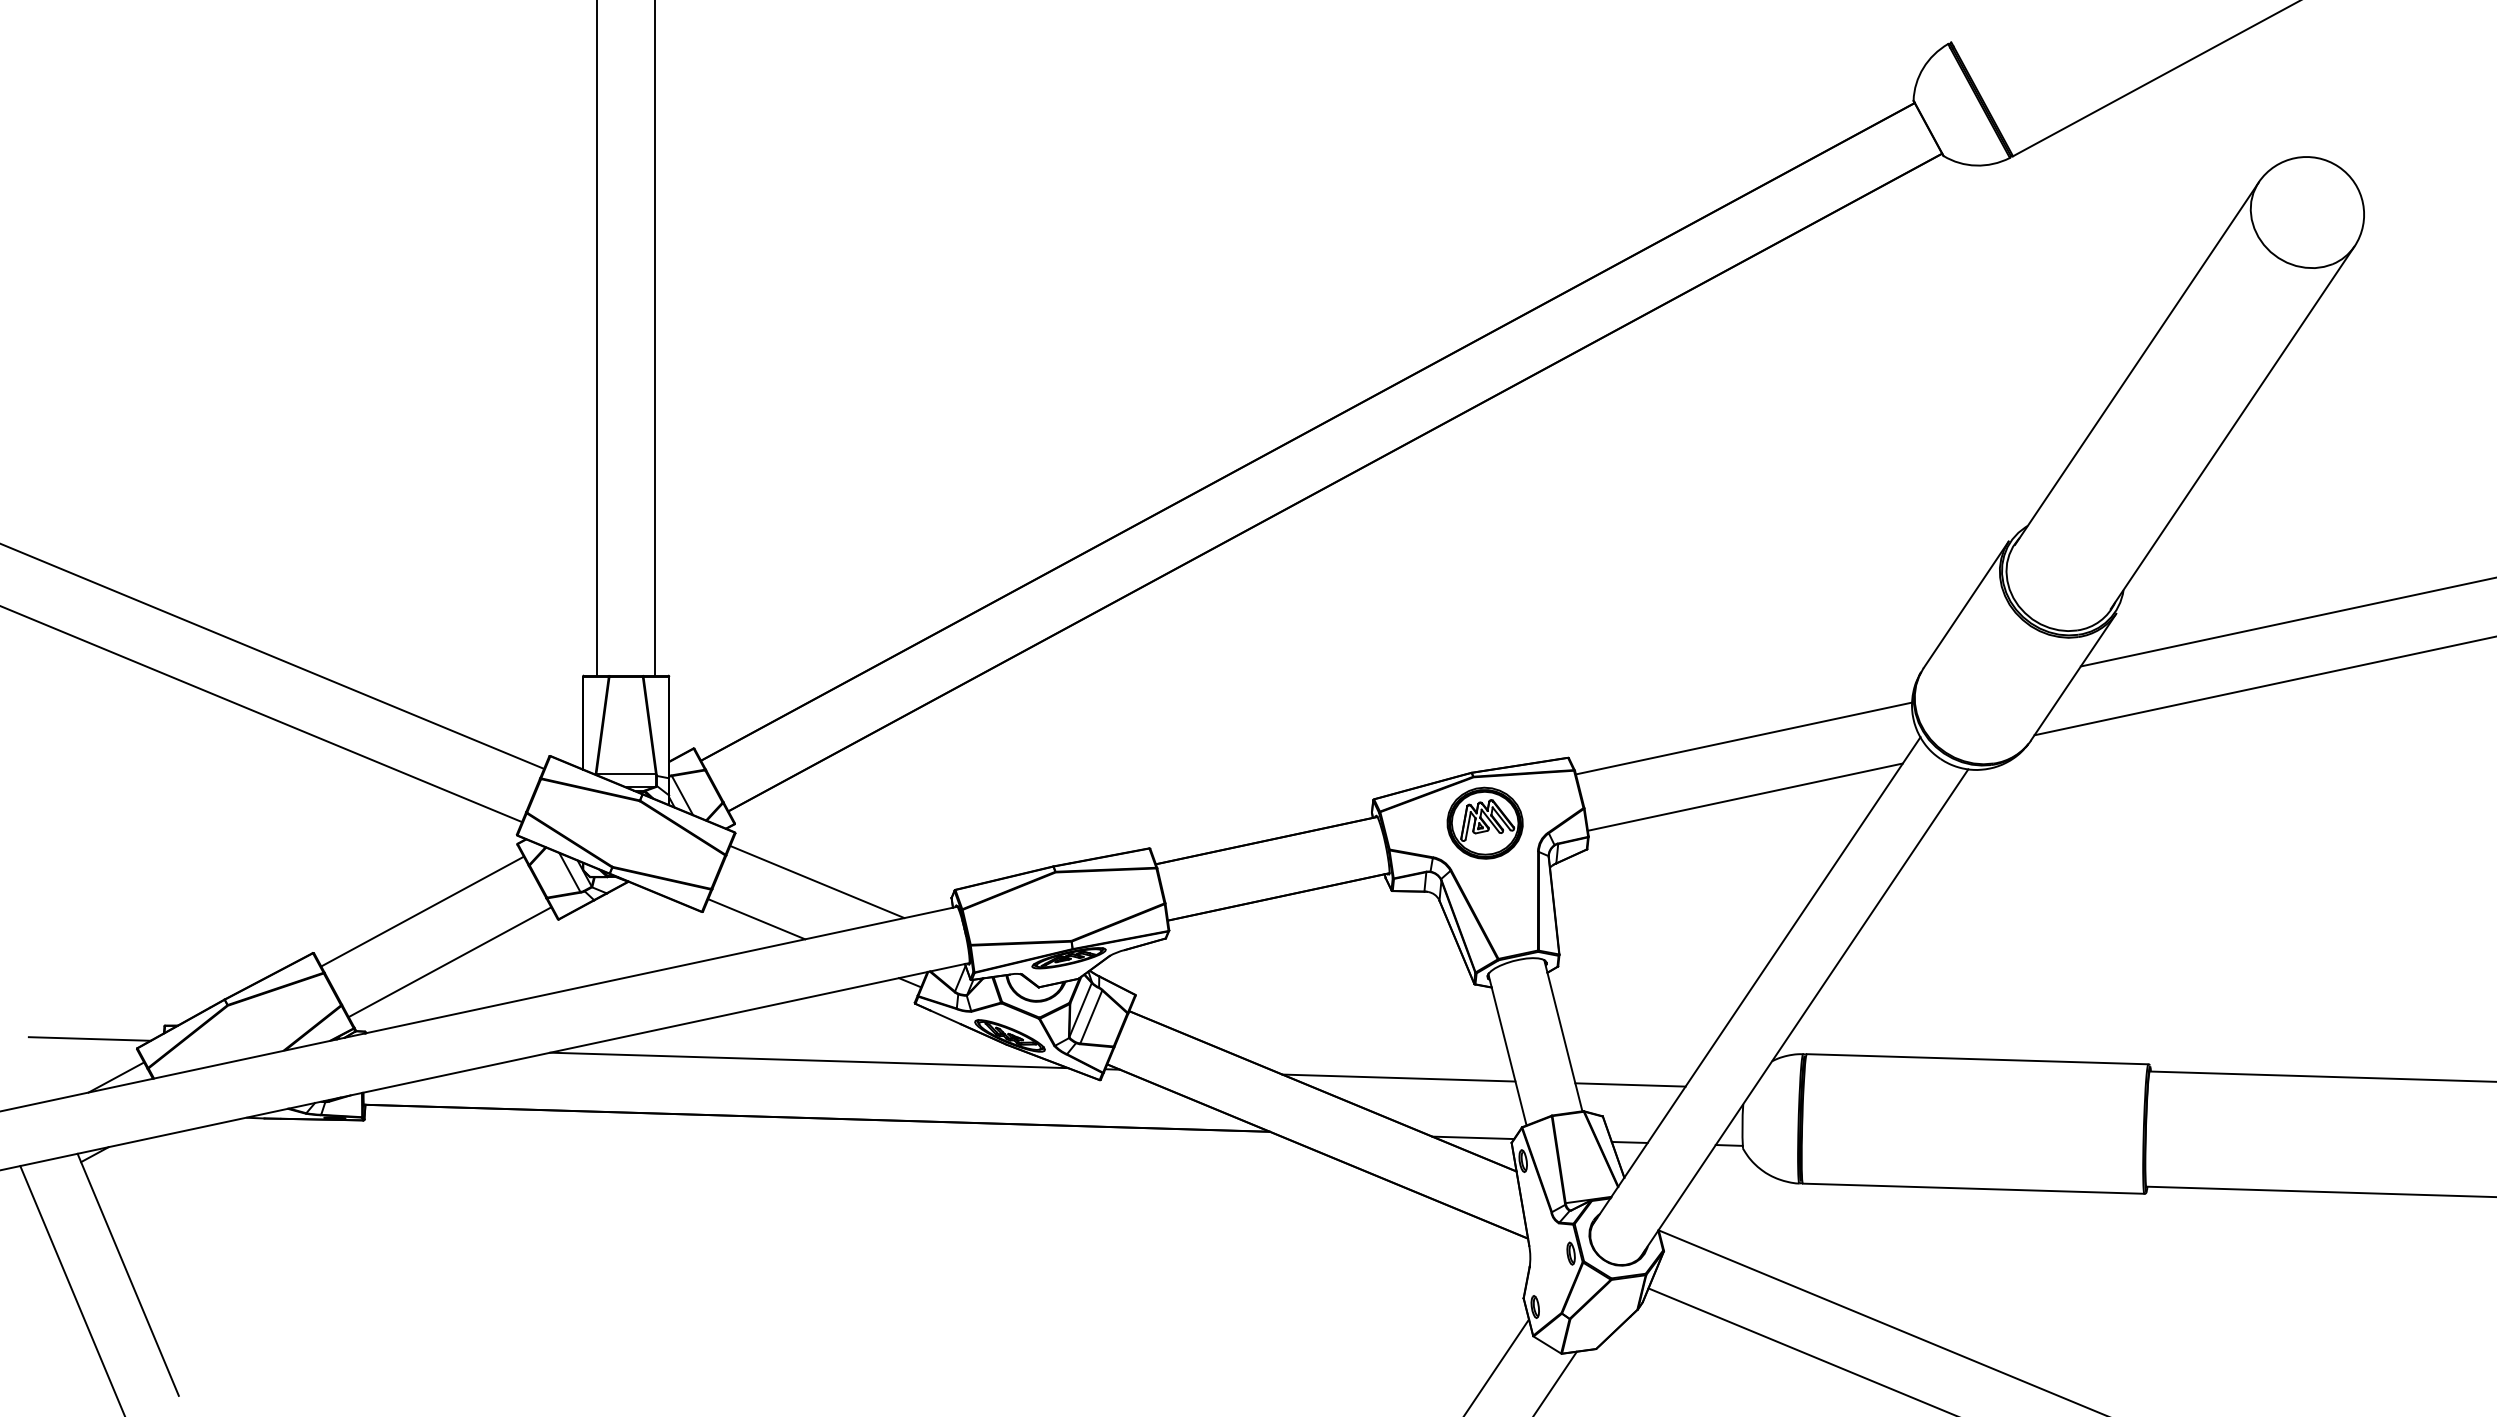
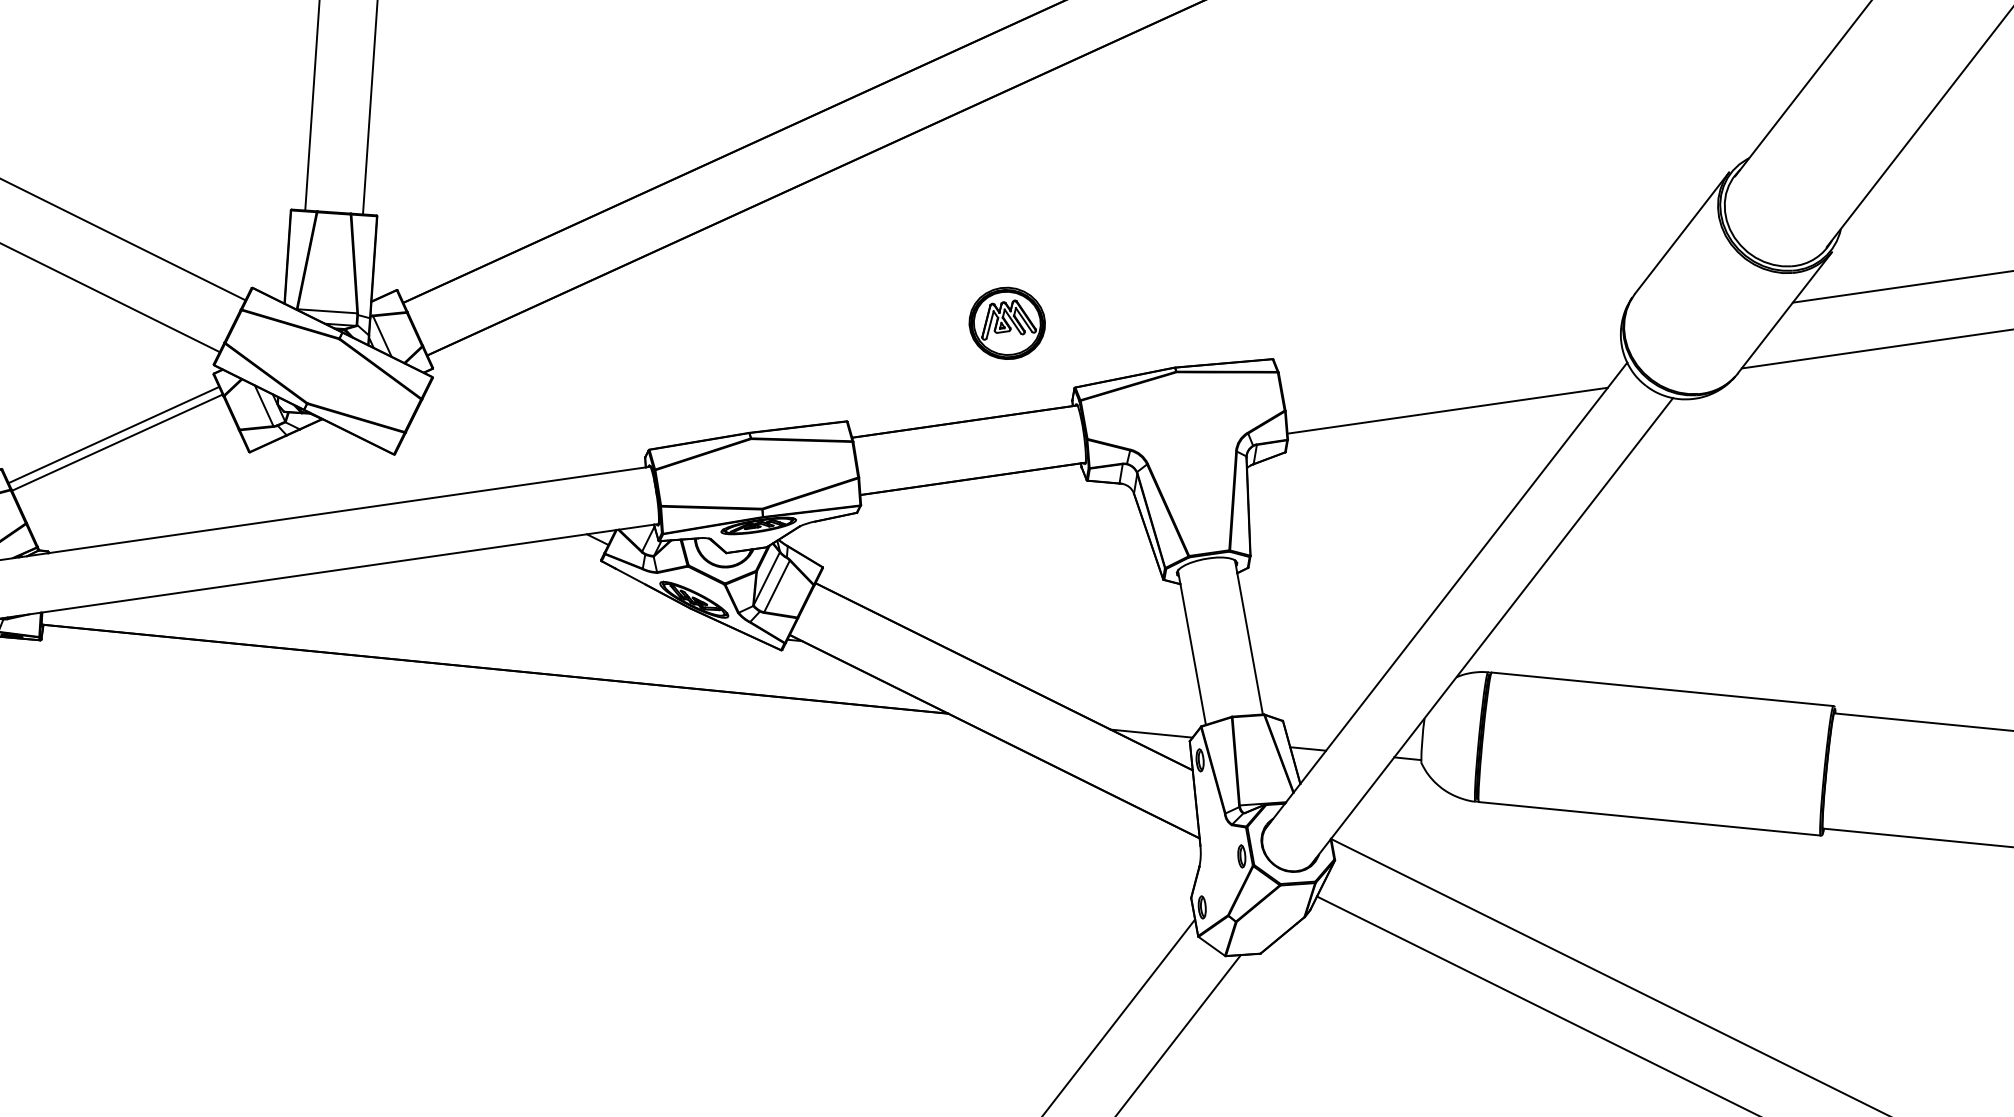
line: (1743, 738) -> (1449, 351), removed
part: (1484, 822) -> (1006, 322), moved
line: (817, 881) -> (511, 431), removed
line: (756, 919) -> (448, 465), removed
line: (449, 962) -> (116, 443), moved
line: (809, 1060) -> (491, 610), removed
line: (1398, 1077) -> (1080, 668), removed
line: (1630, 1084) -> (1312, 690), removed

